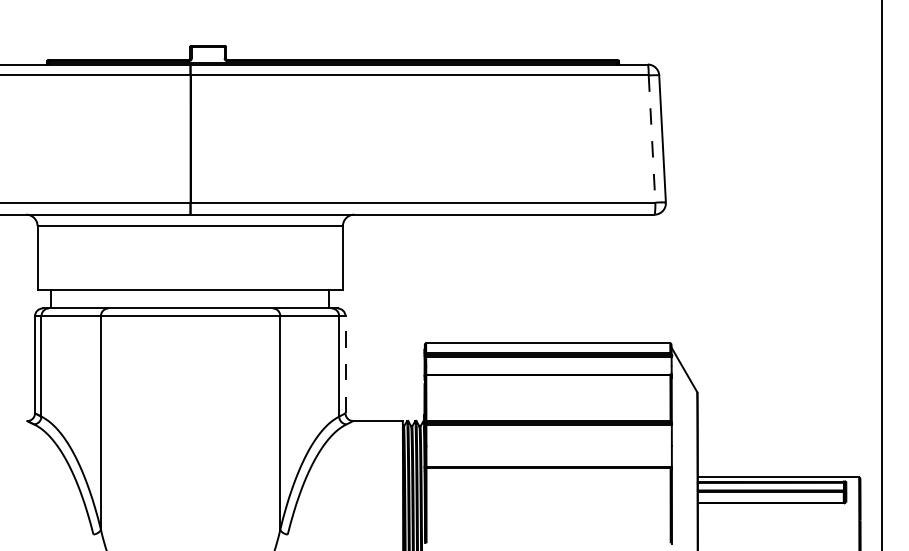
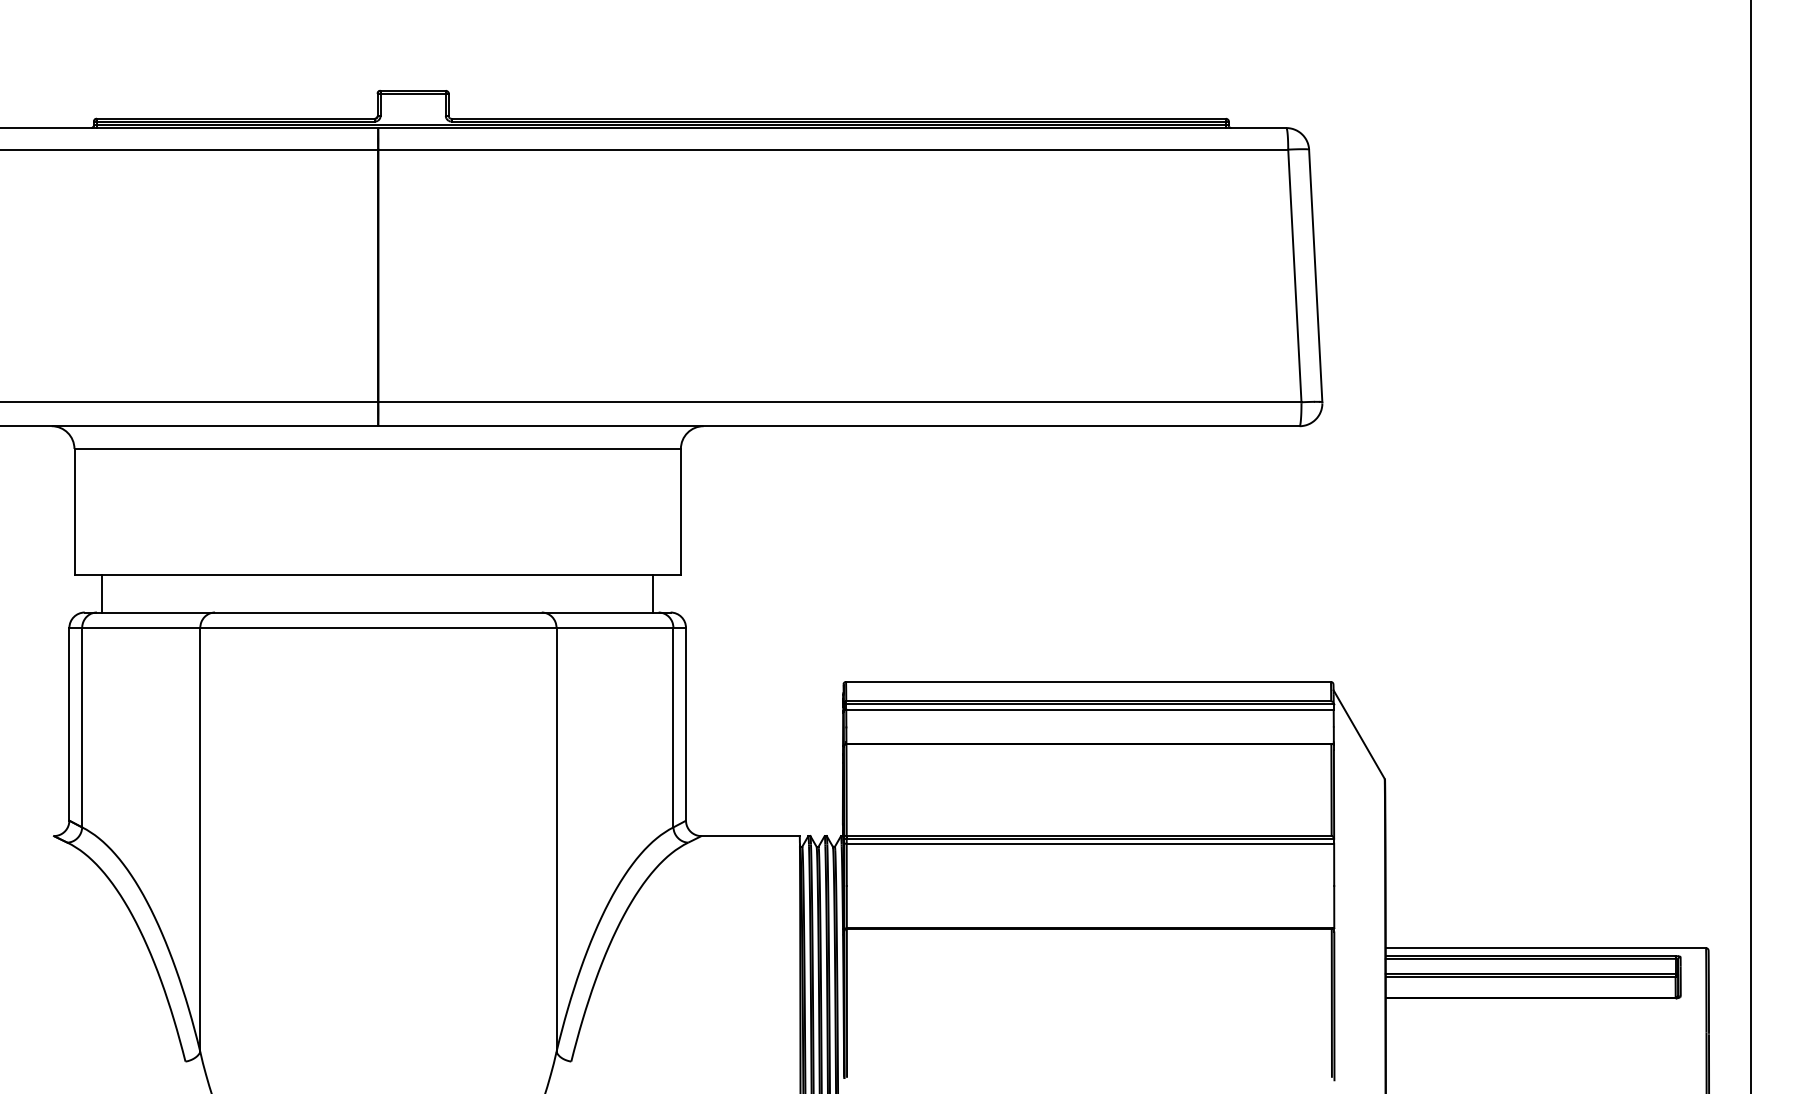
line: (652, 139) -> (1295, 276), dashed -> solid
line: (345, 364) -> (686, 723), dashed -> solid

